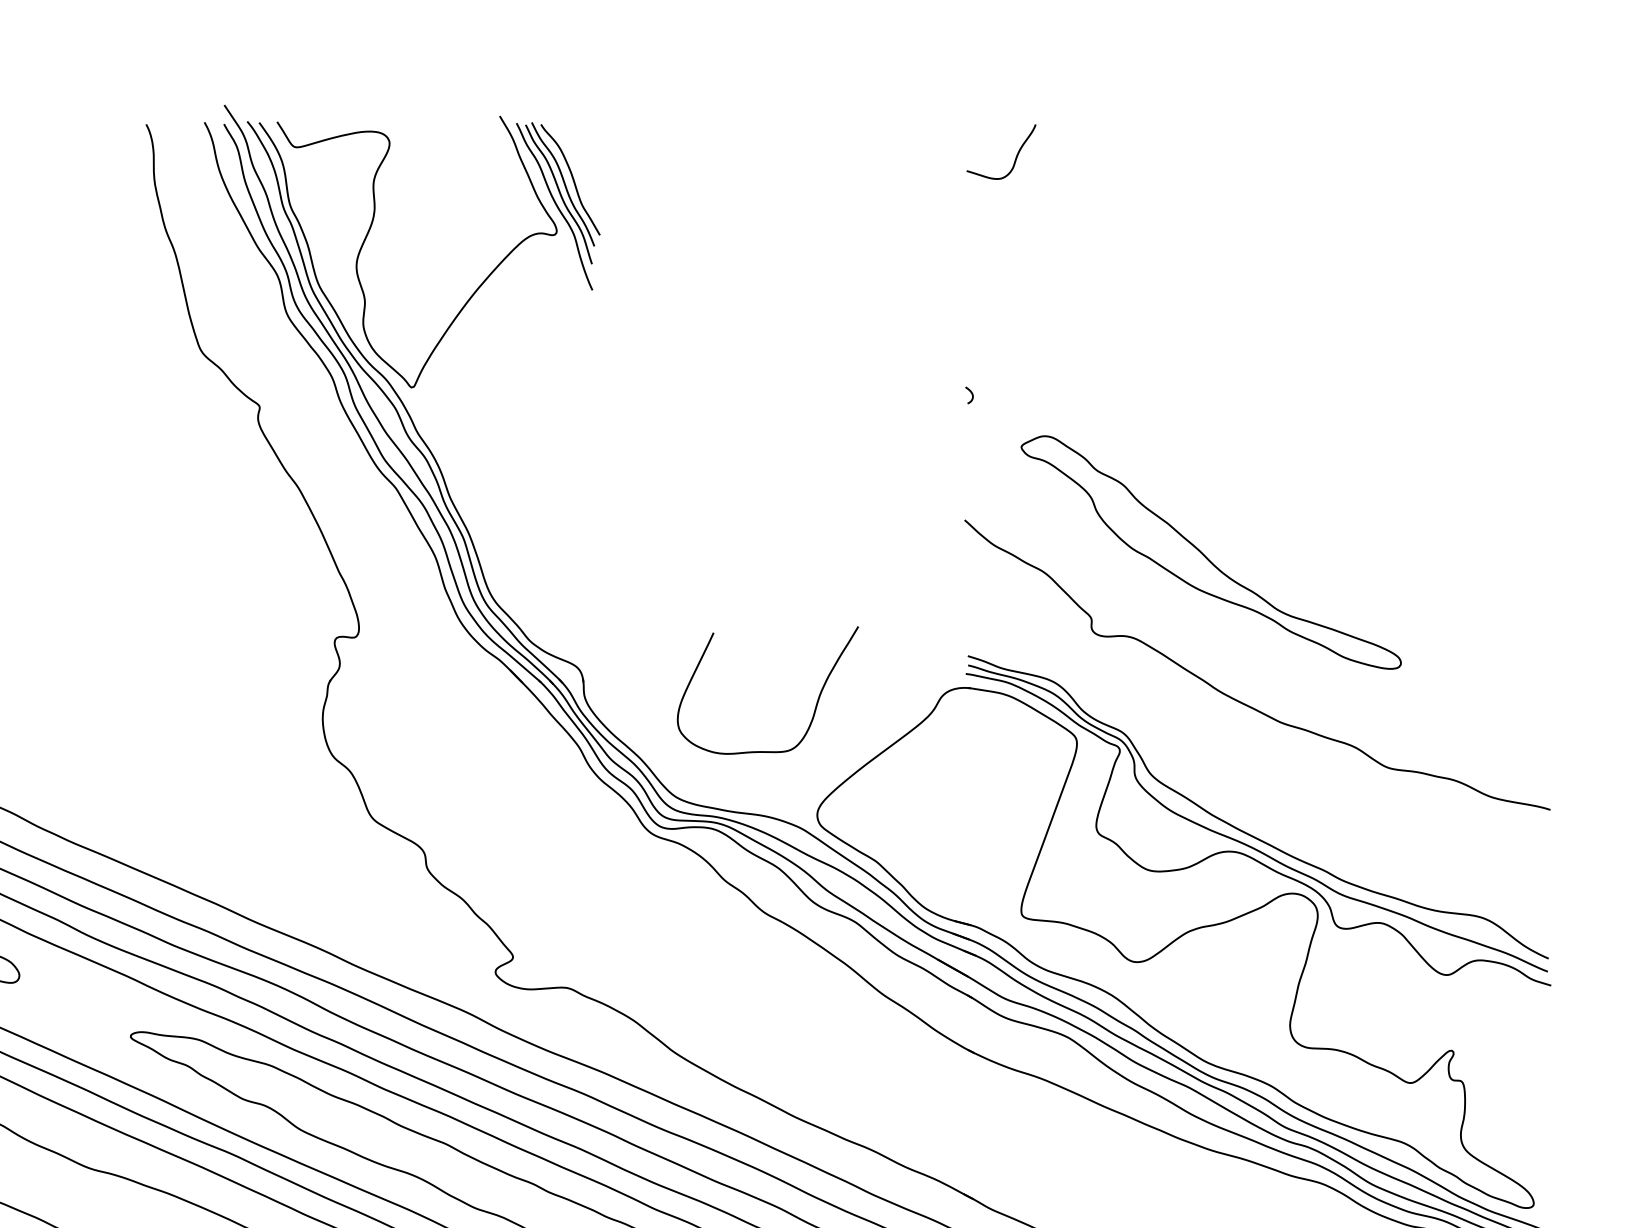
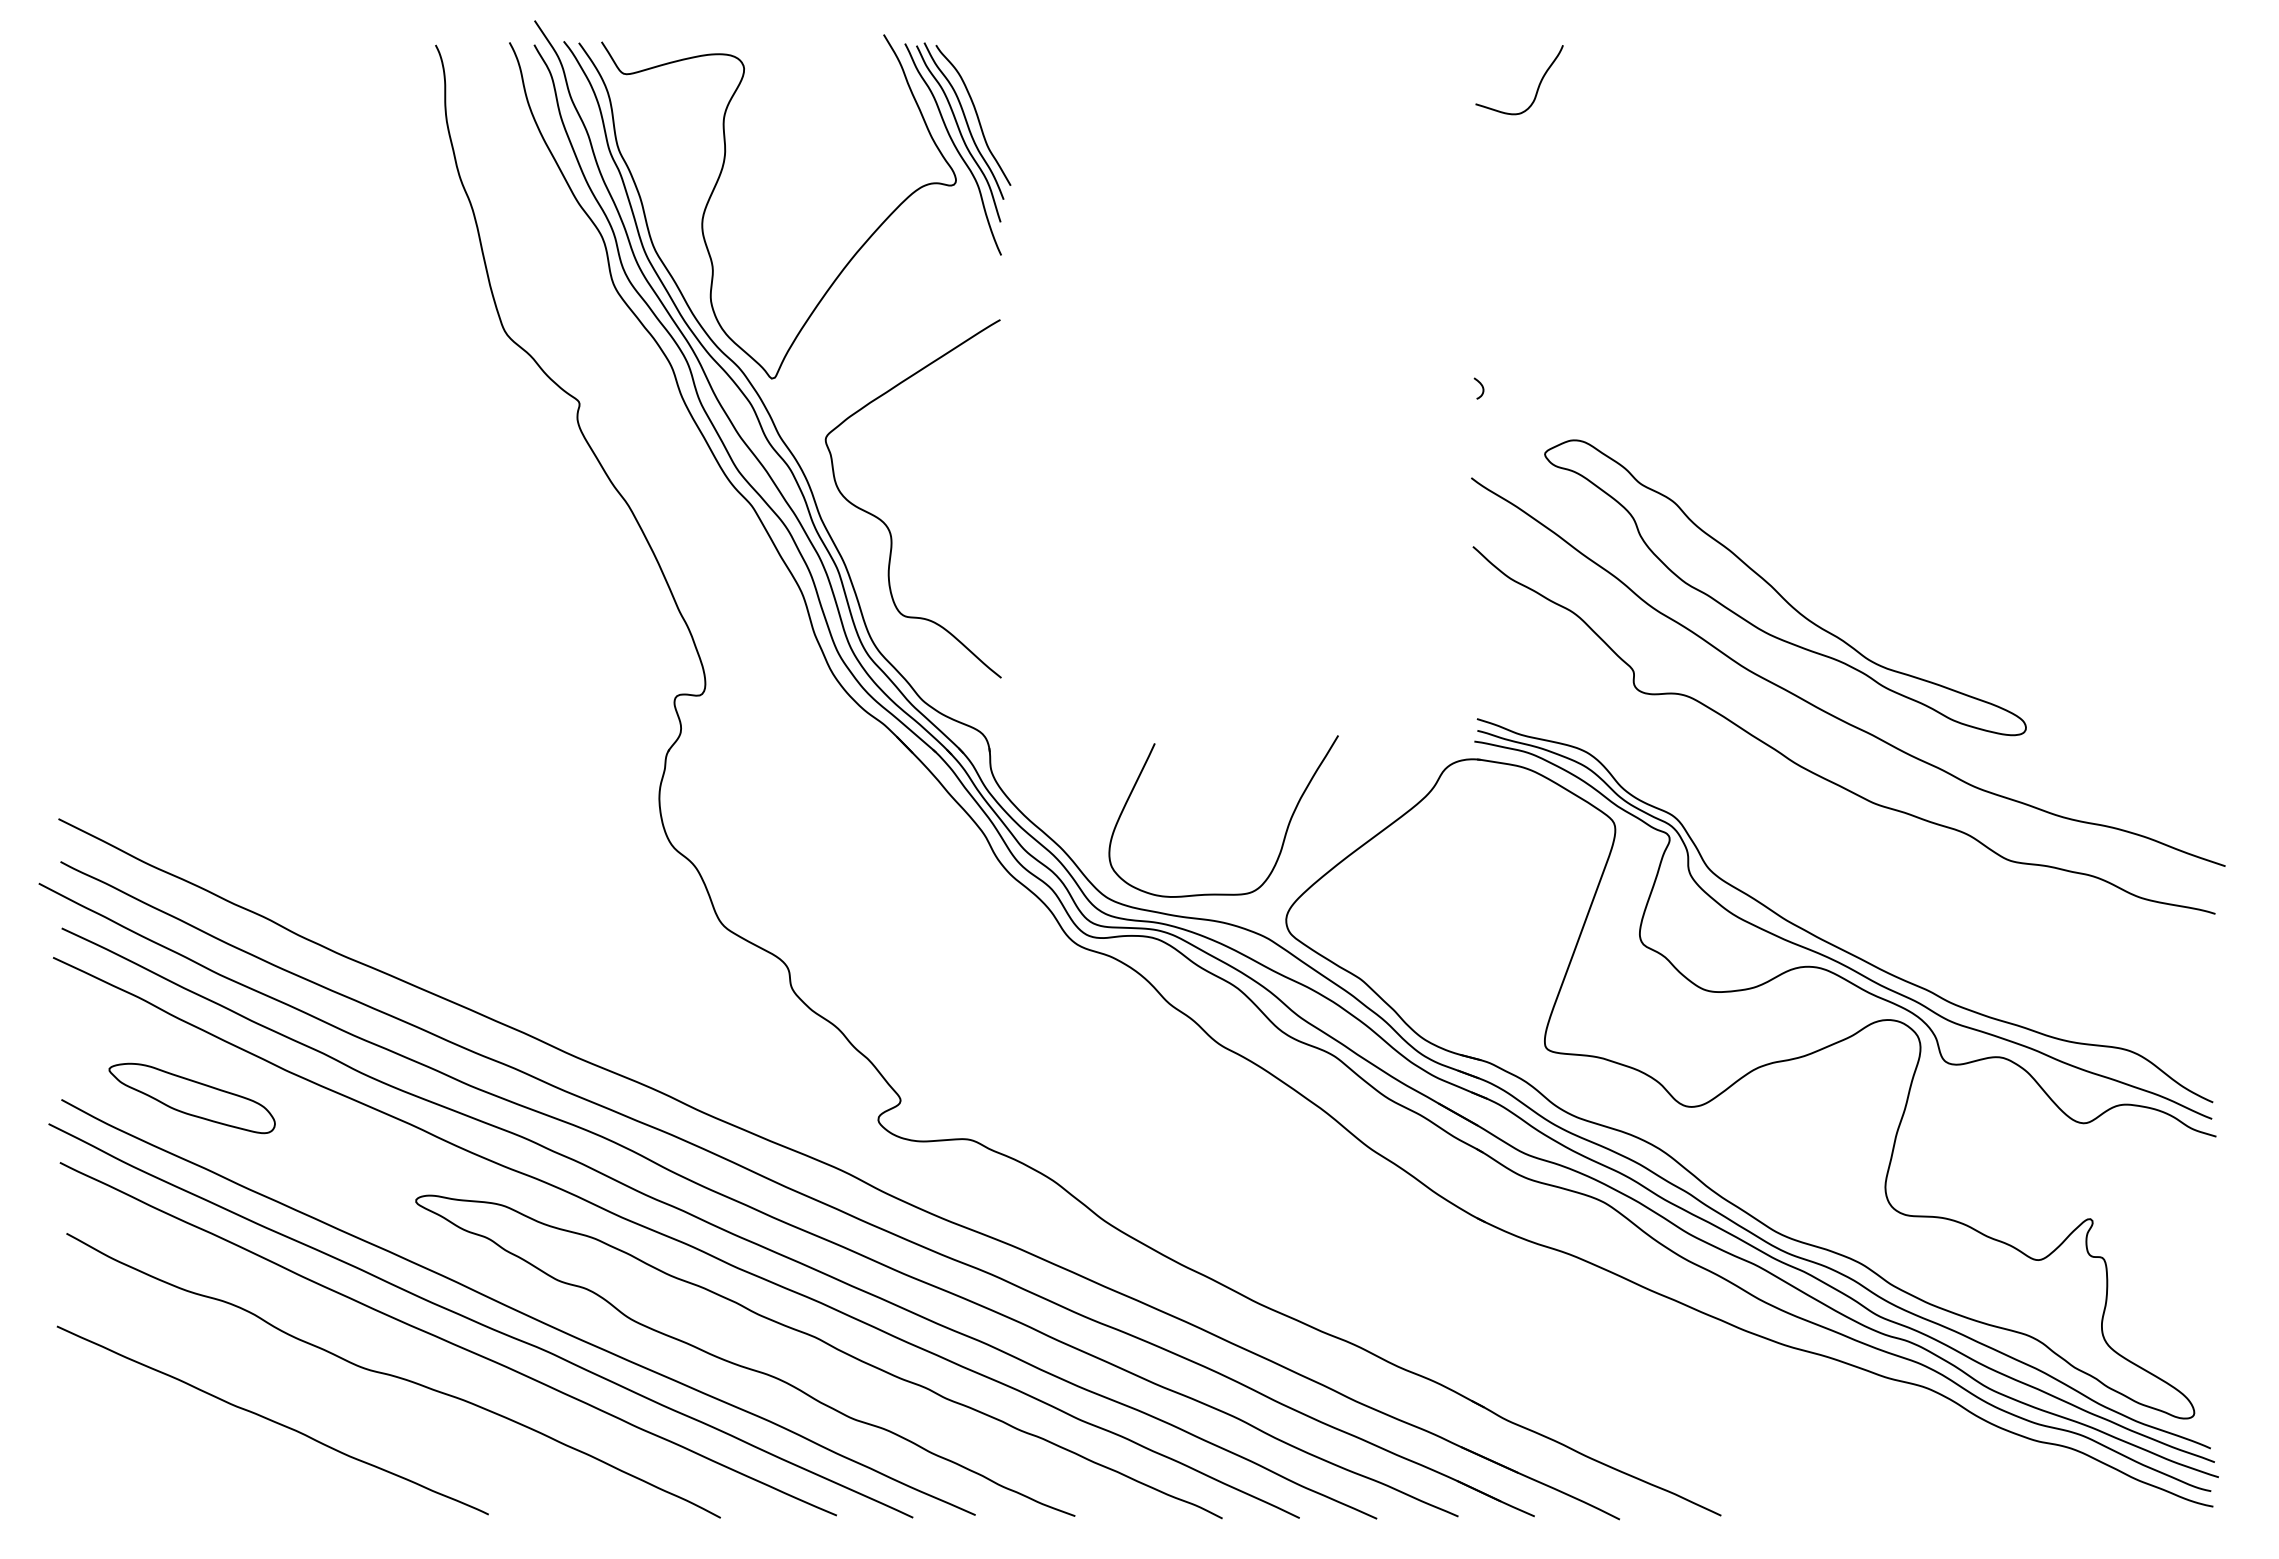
curve: (501, 502) -> (886, 524), added
curve: (1241, 648) -> (1823, 709), added
curve: (815, 704) -> (1284, 834), moved

